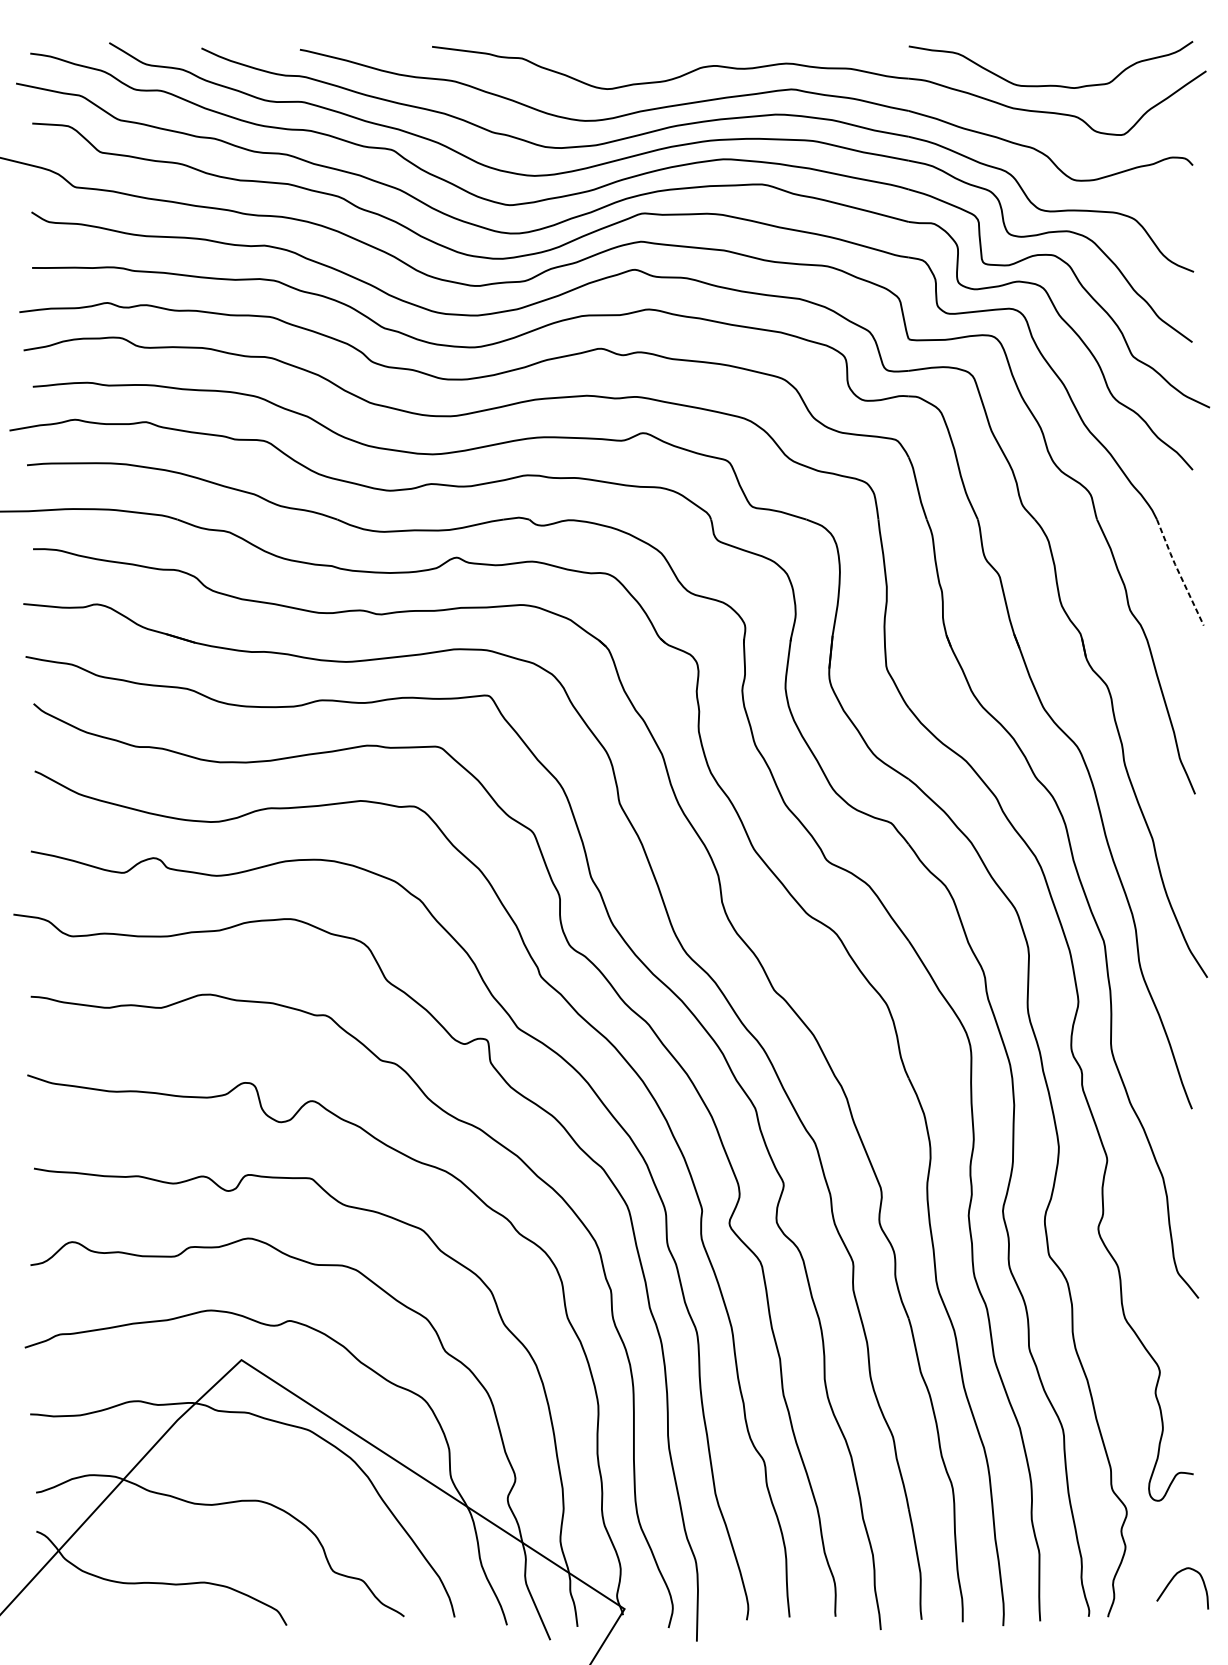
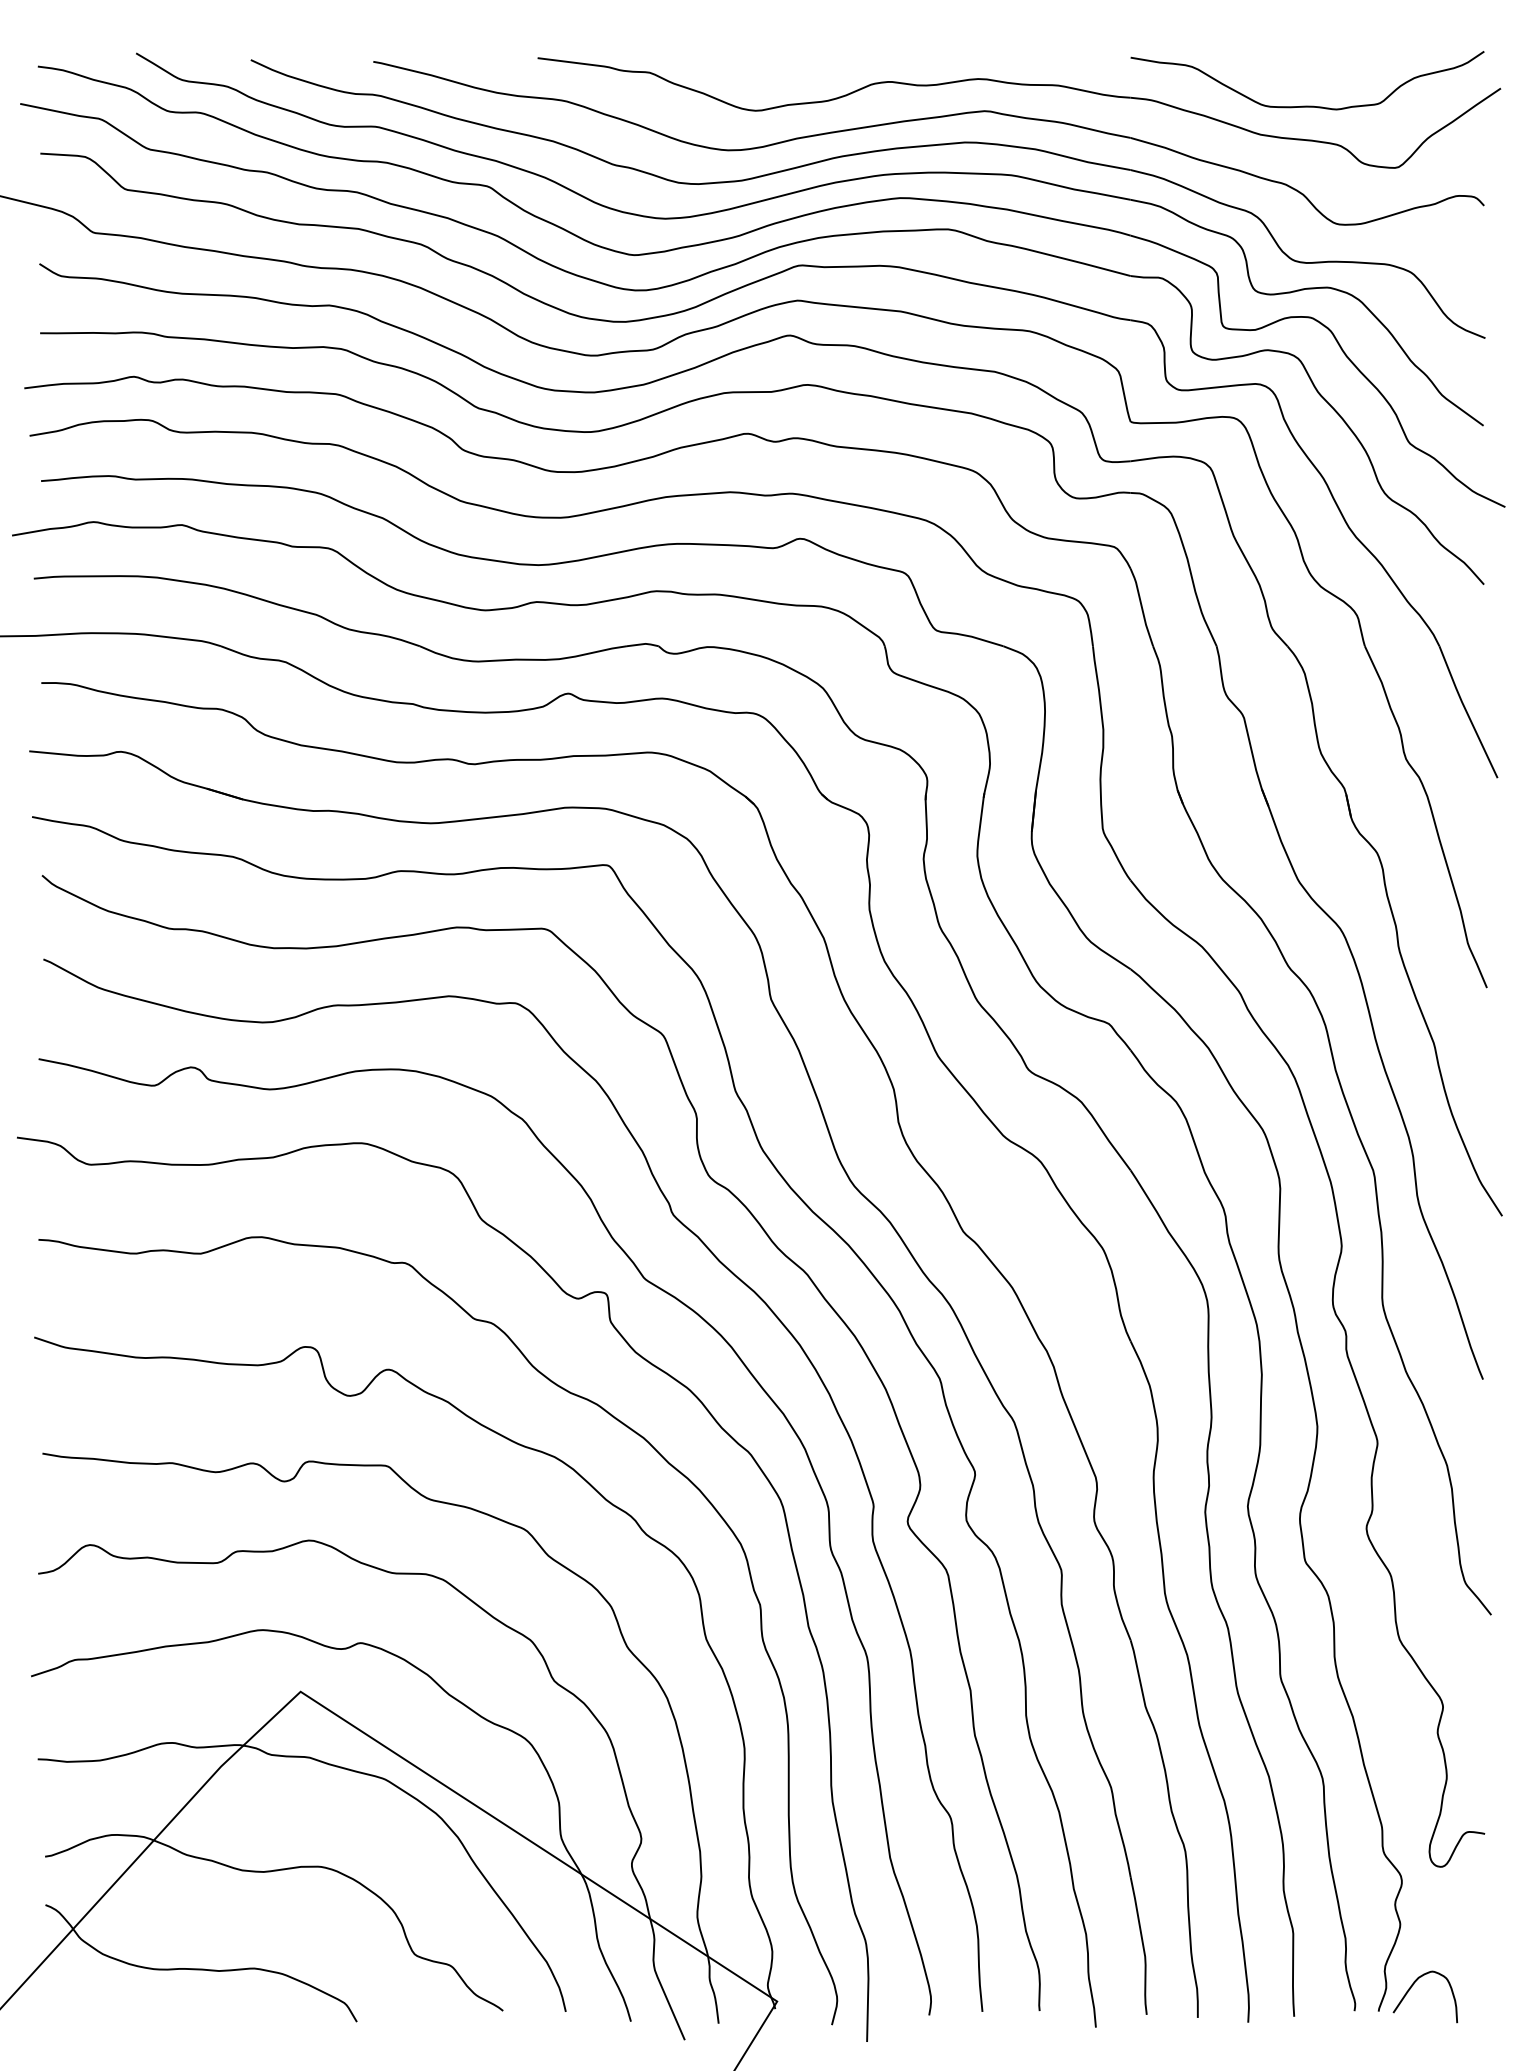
line: (1178, 572) -> (1466, 711), dashed -> solid
curve: (1171, 1581) -> (1411, 1988), moved

